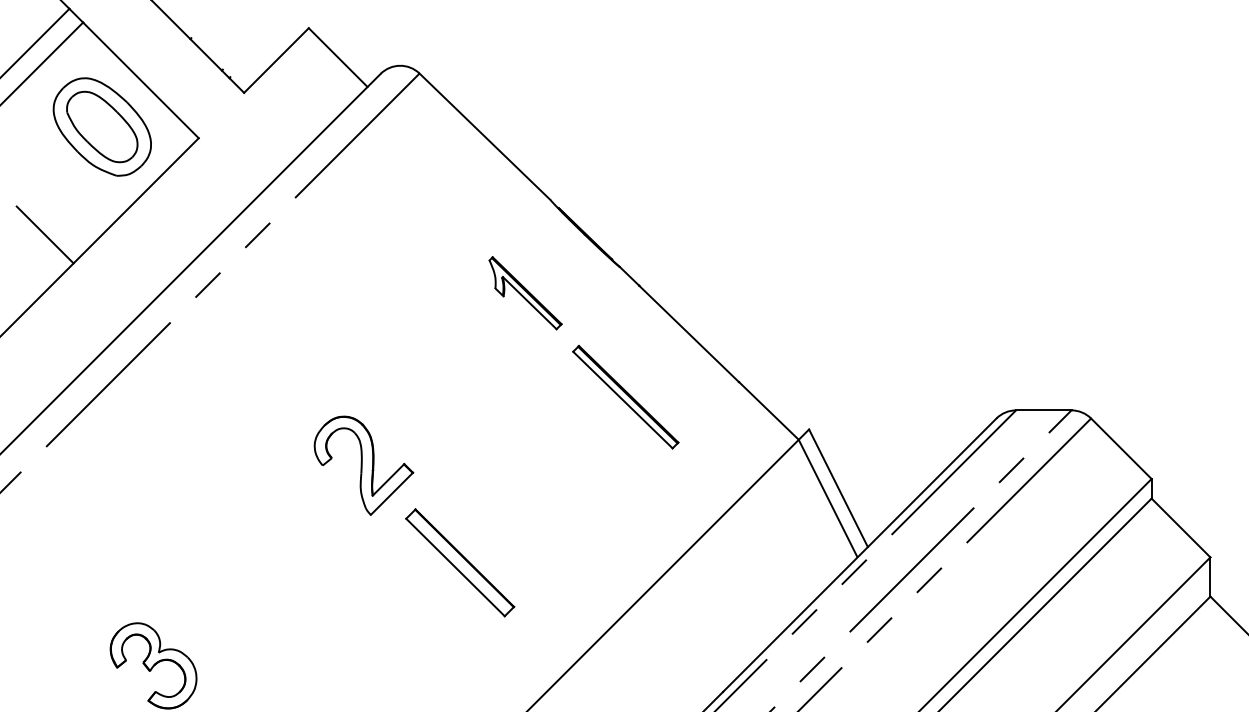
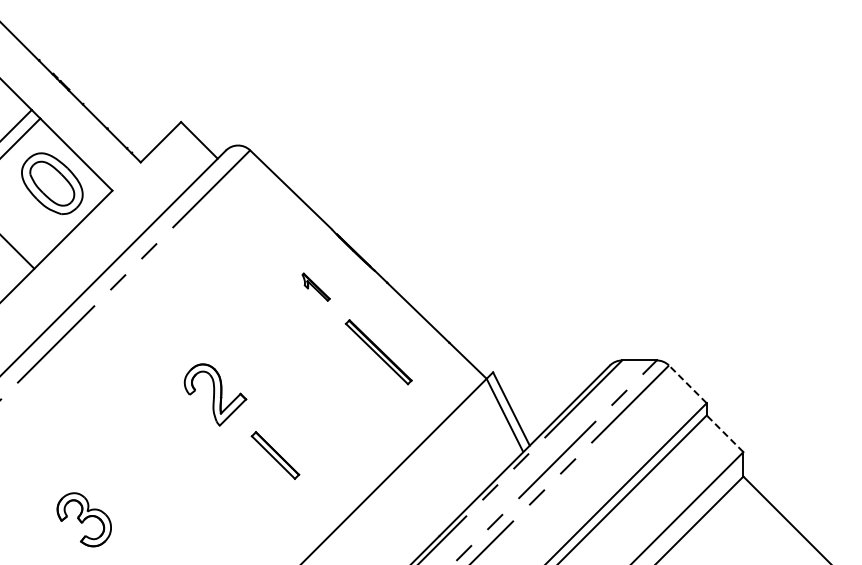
part: (524, 291) -> (315, 286), size x0.6
line: (1120, 448) -> (687, 384), solid -> dashed
line: (1181, 527) -> (725, 433), solid -> dashed
part: (460, 562) -> (275, 455), size x0.7

